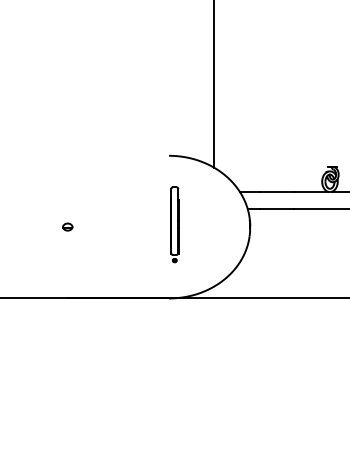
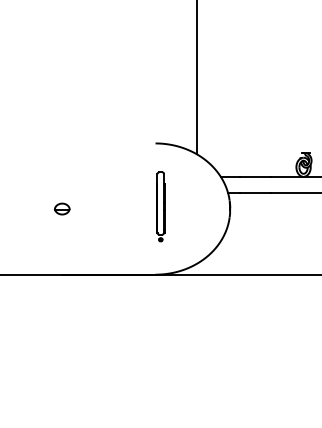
part: (67, 226) -> (62, 208), size x1.67

